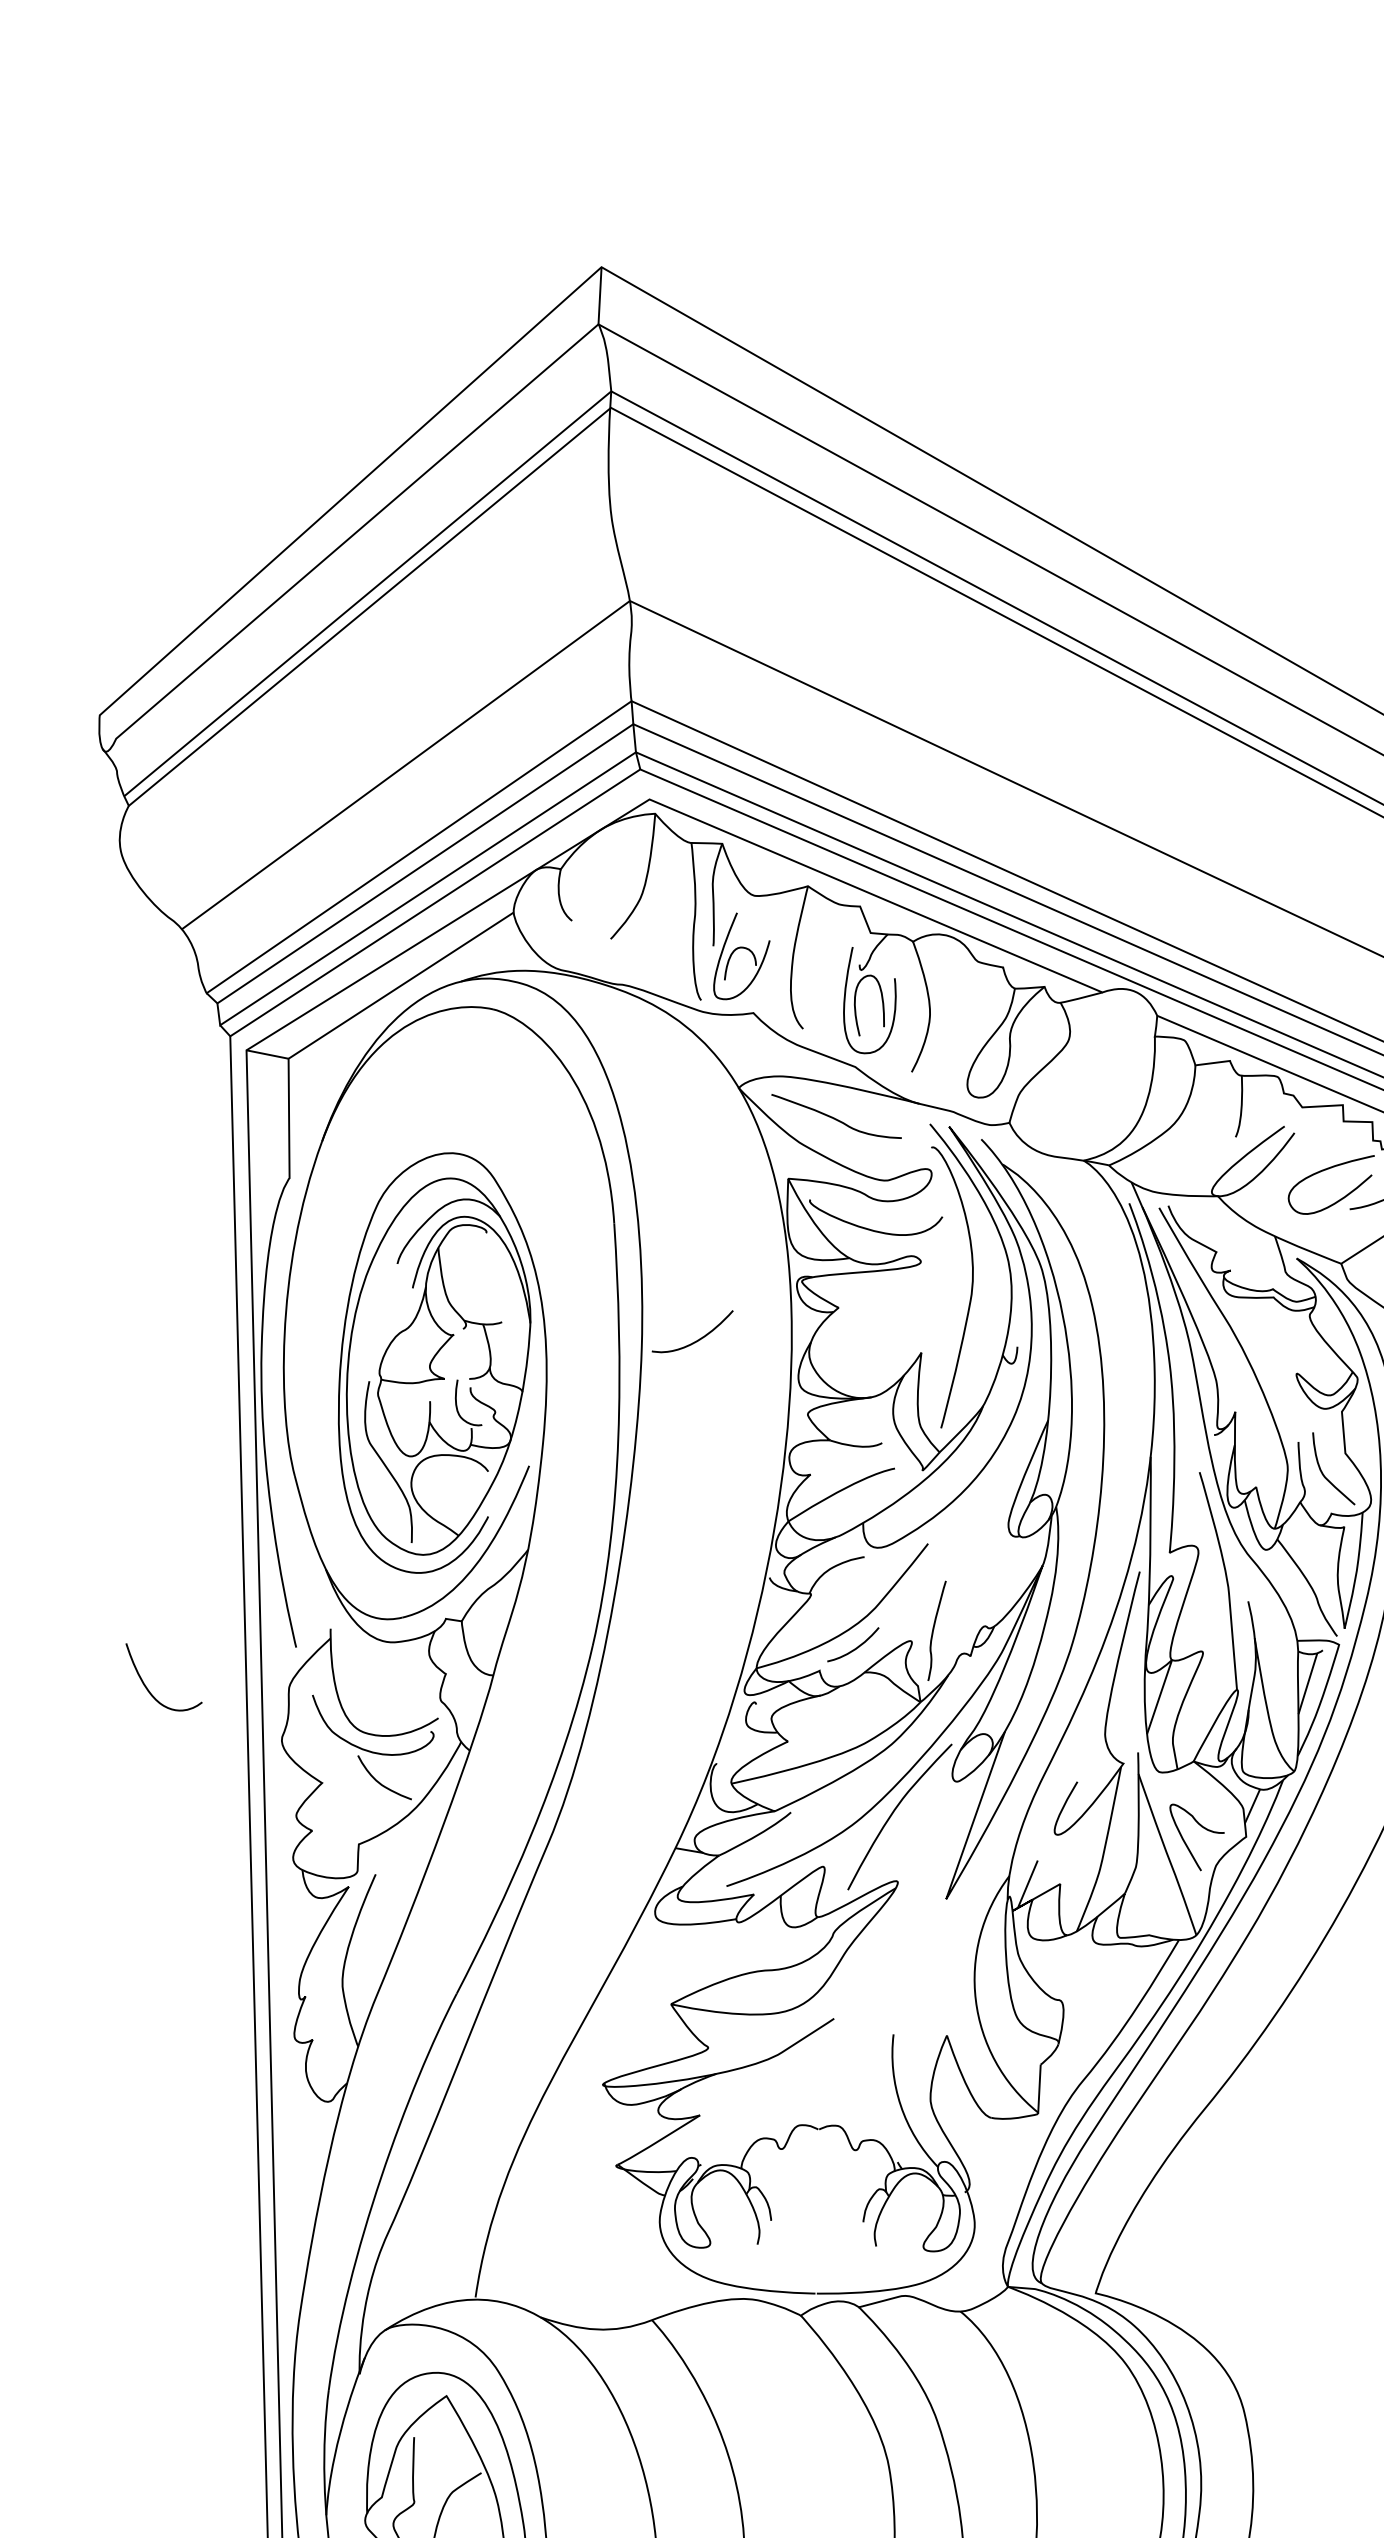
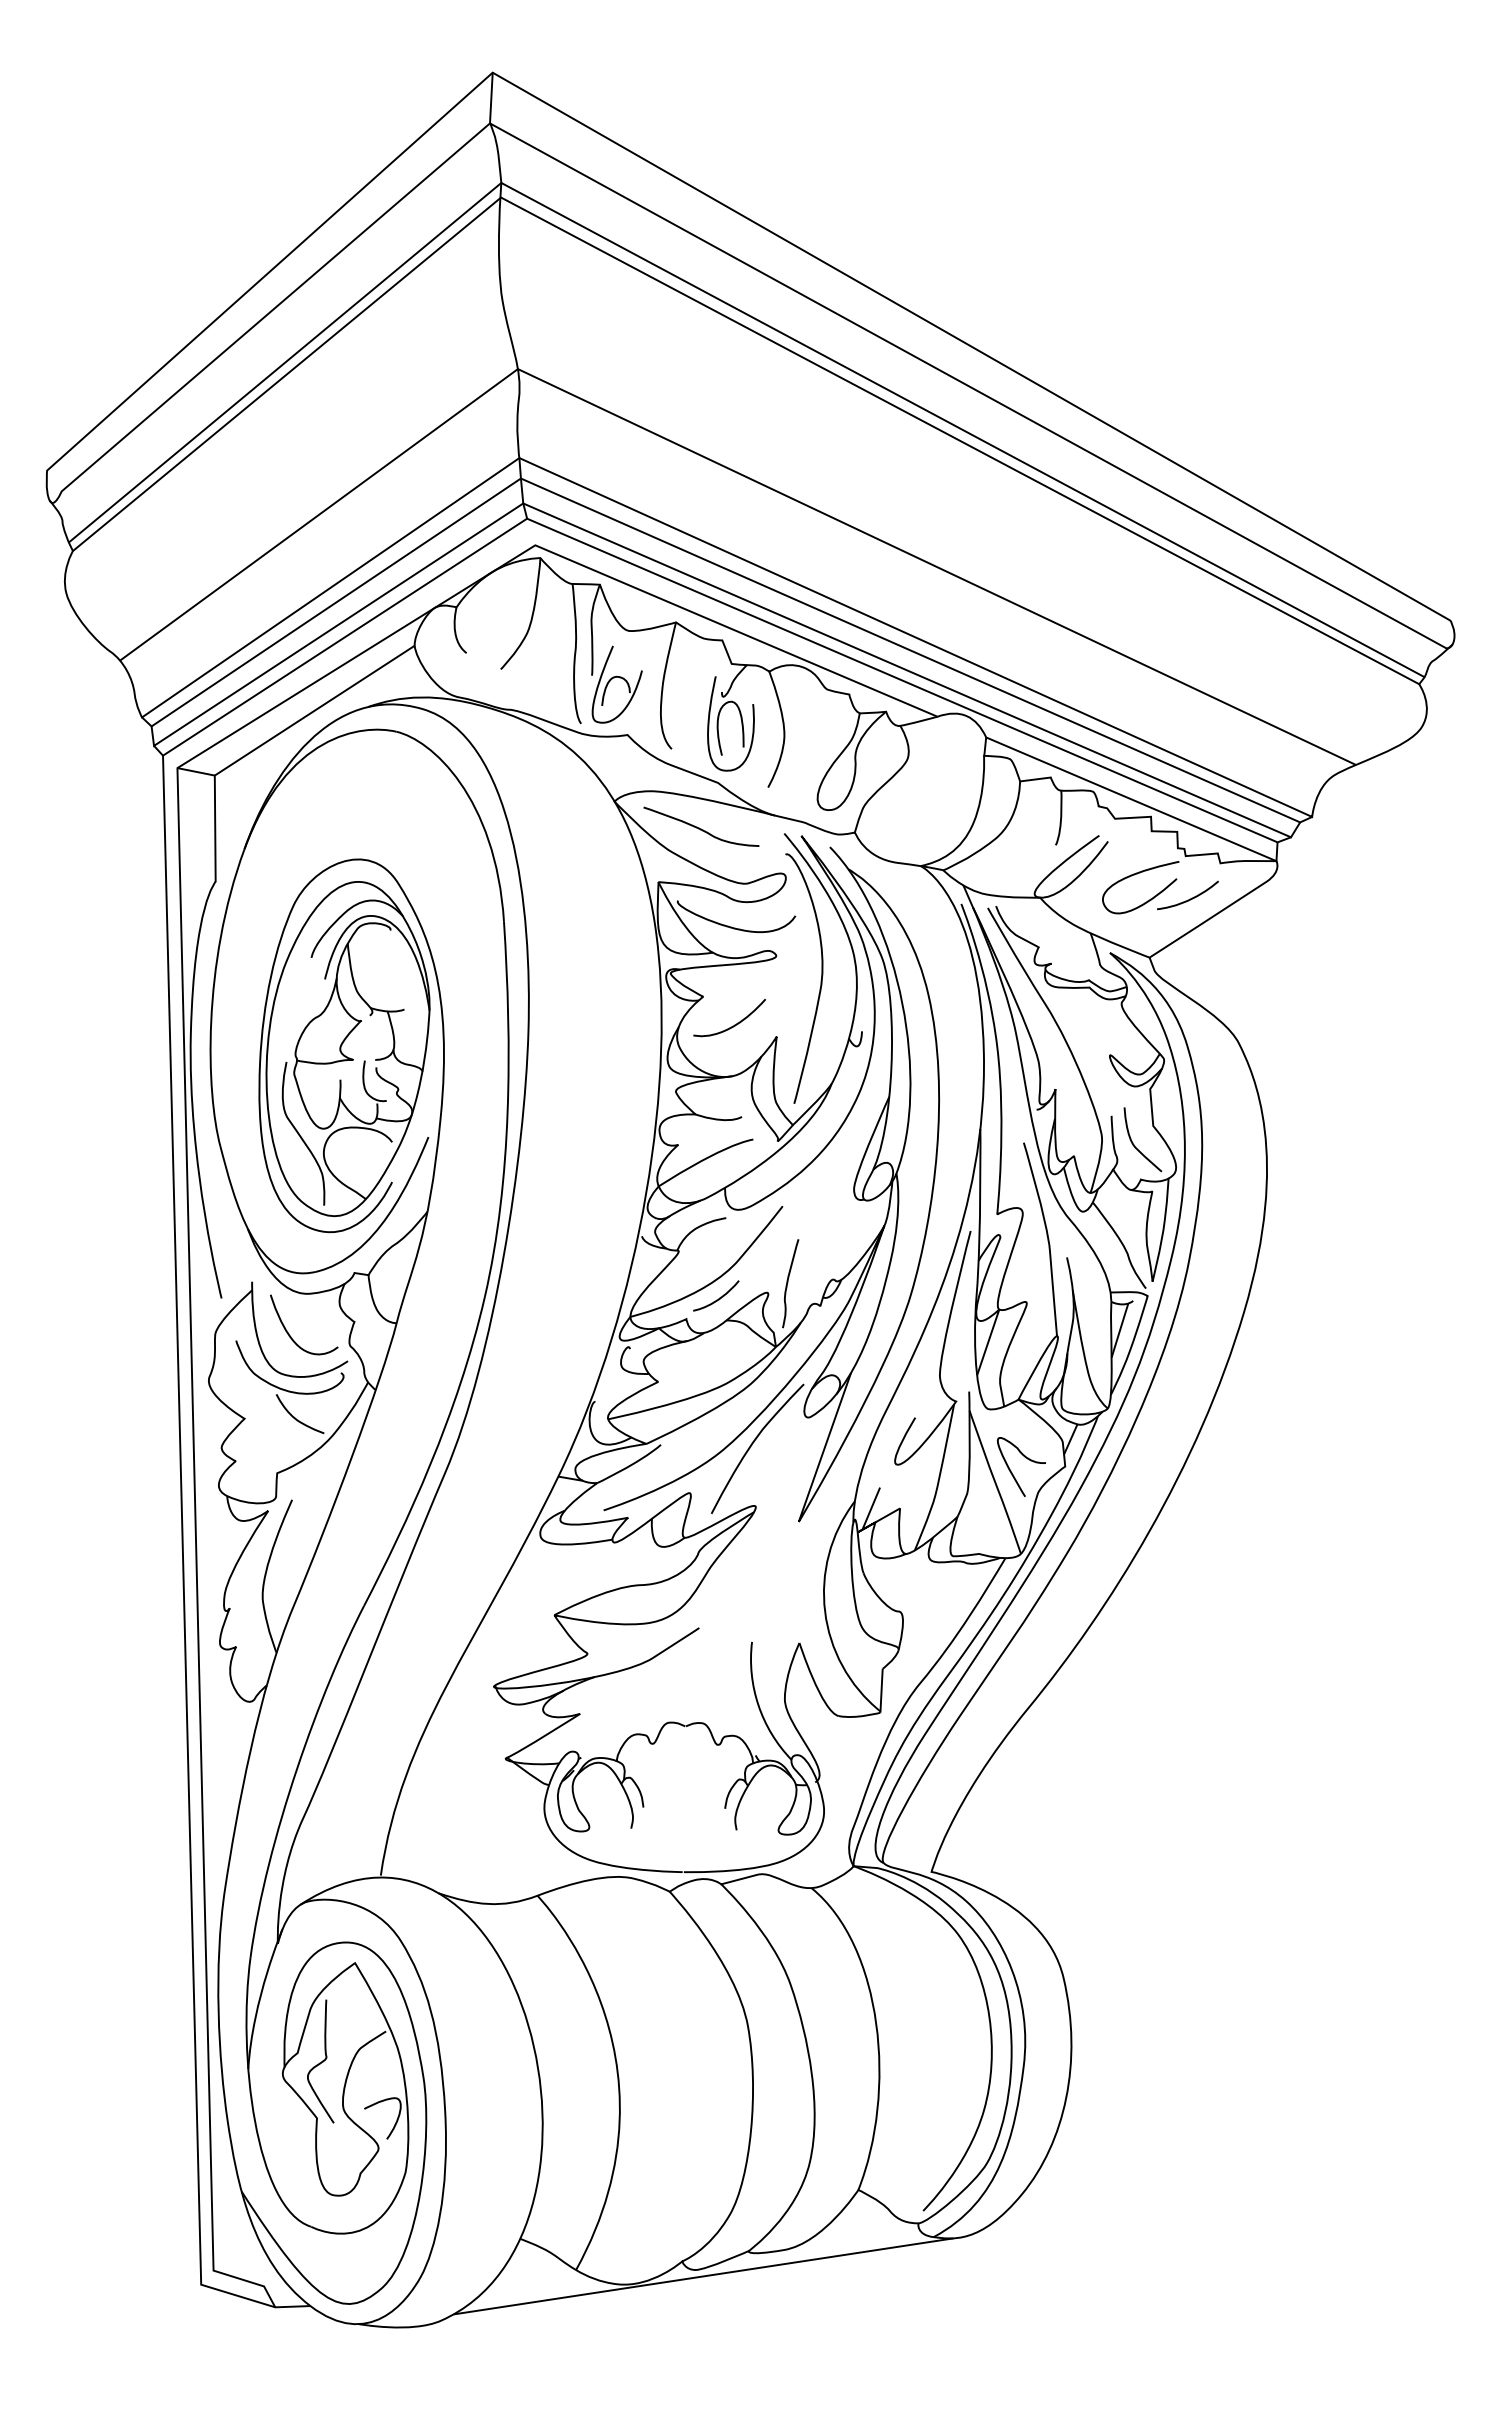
curve: (695, 1340) -> (732, 1025), moved
curve: (147, 1687) -> (289, 1333), moved

